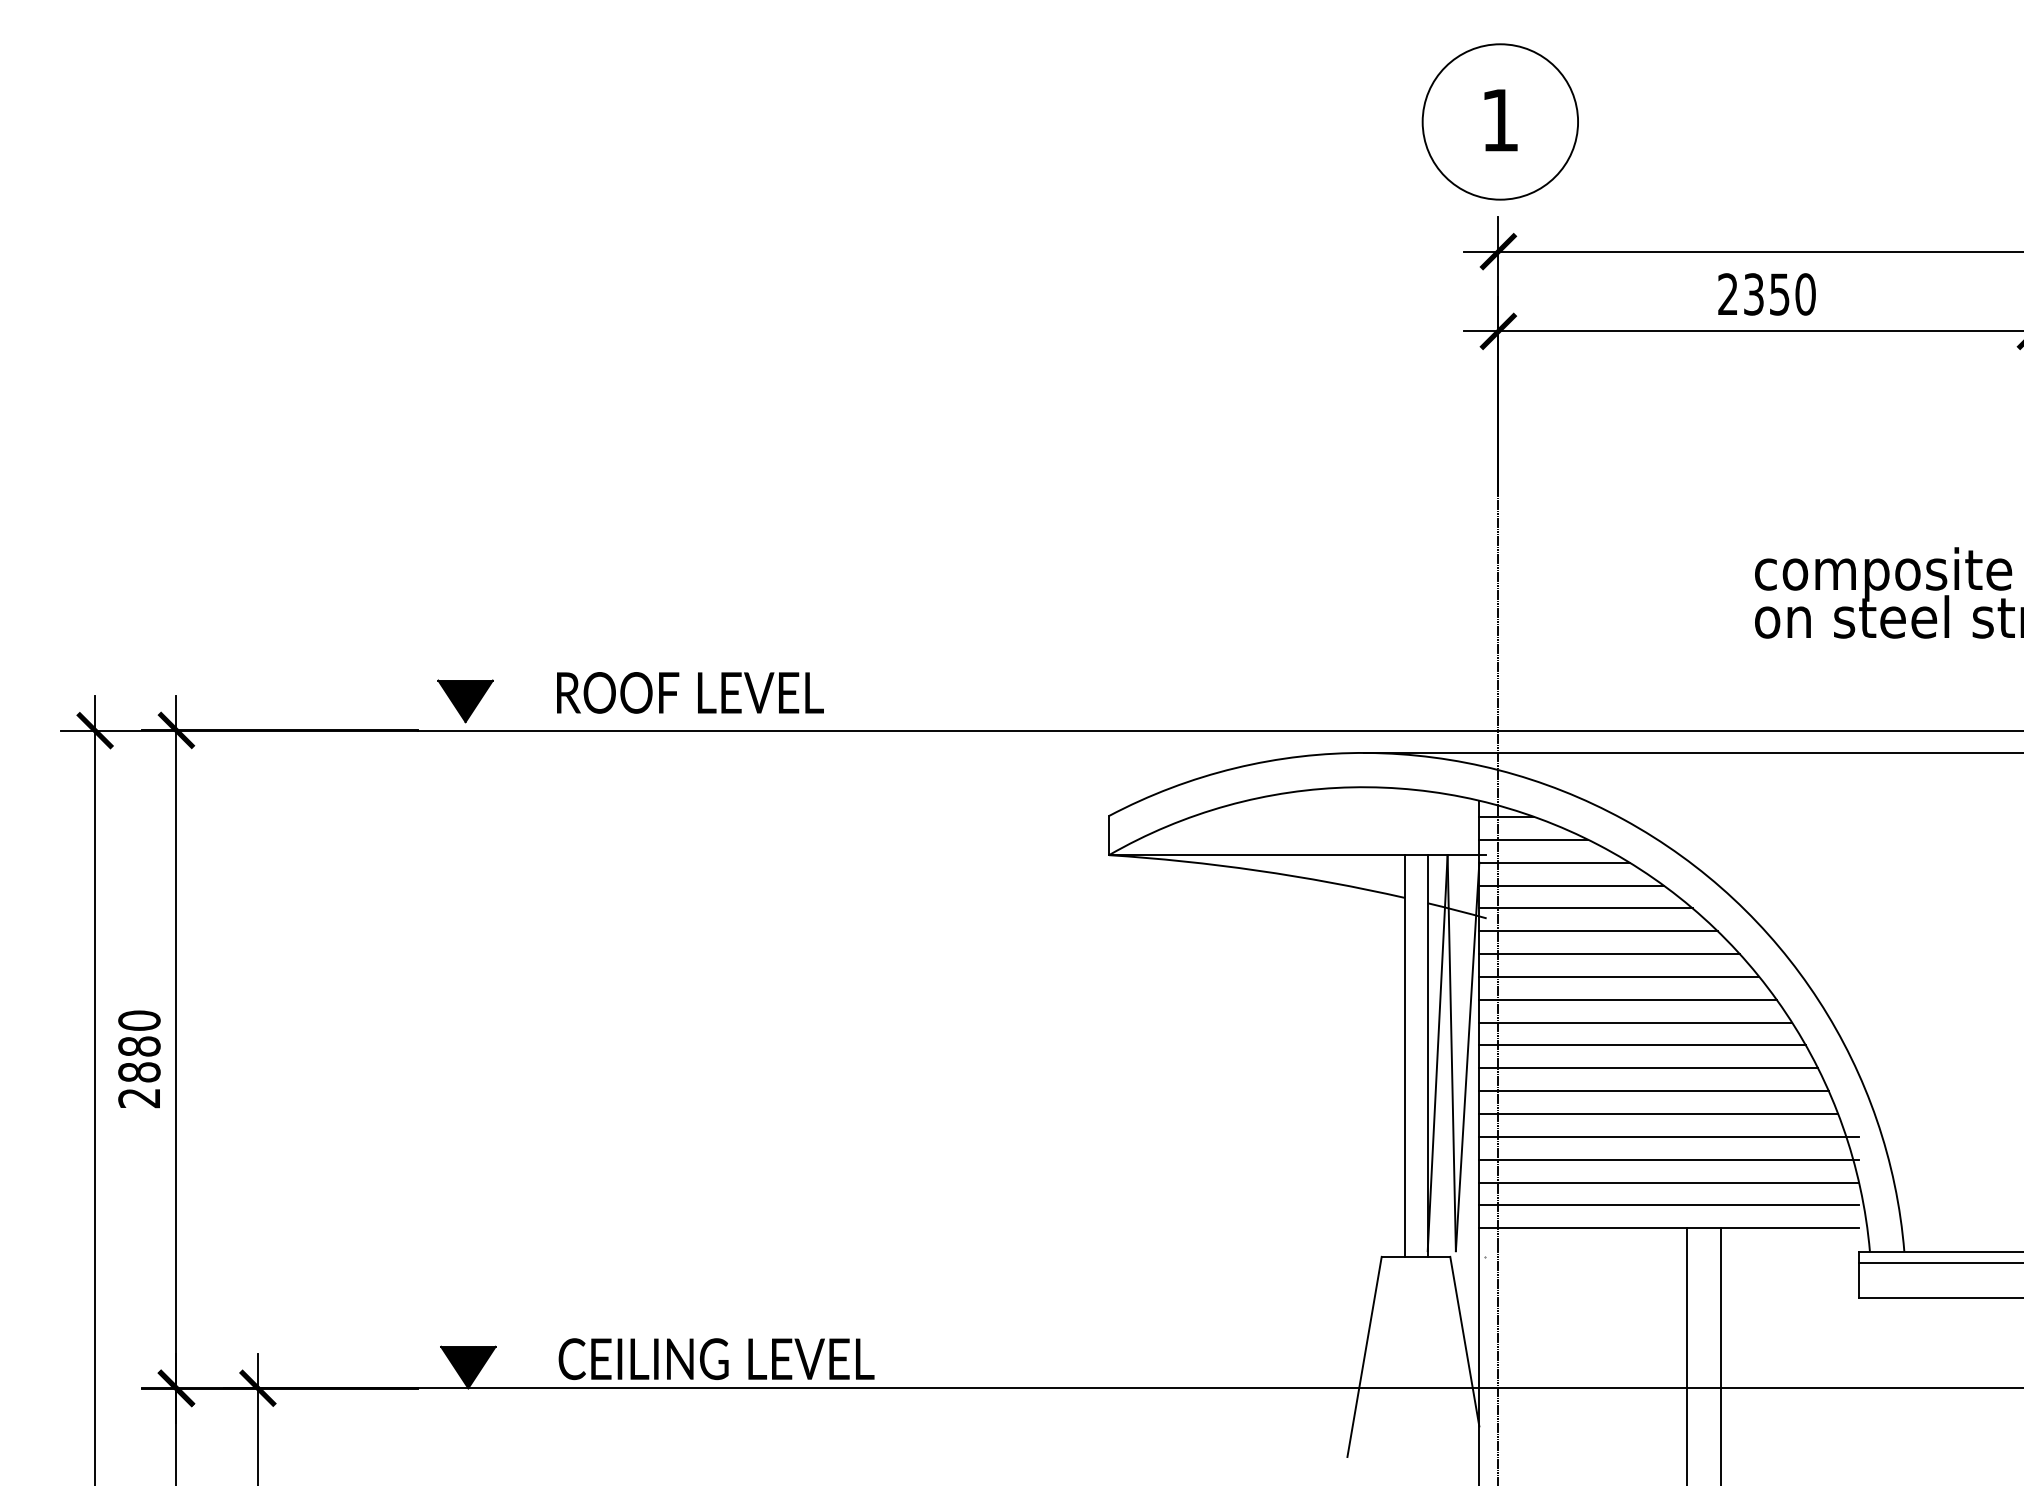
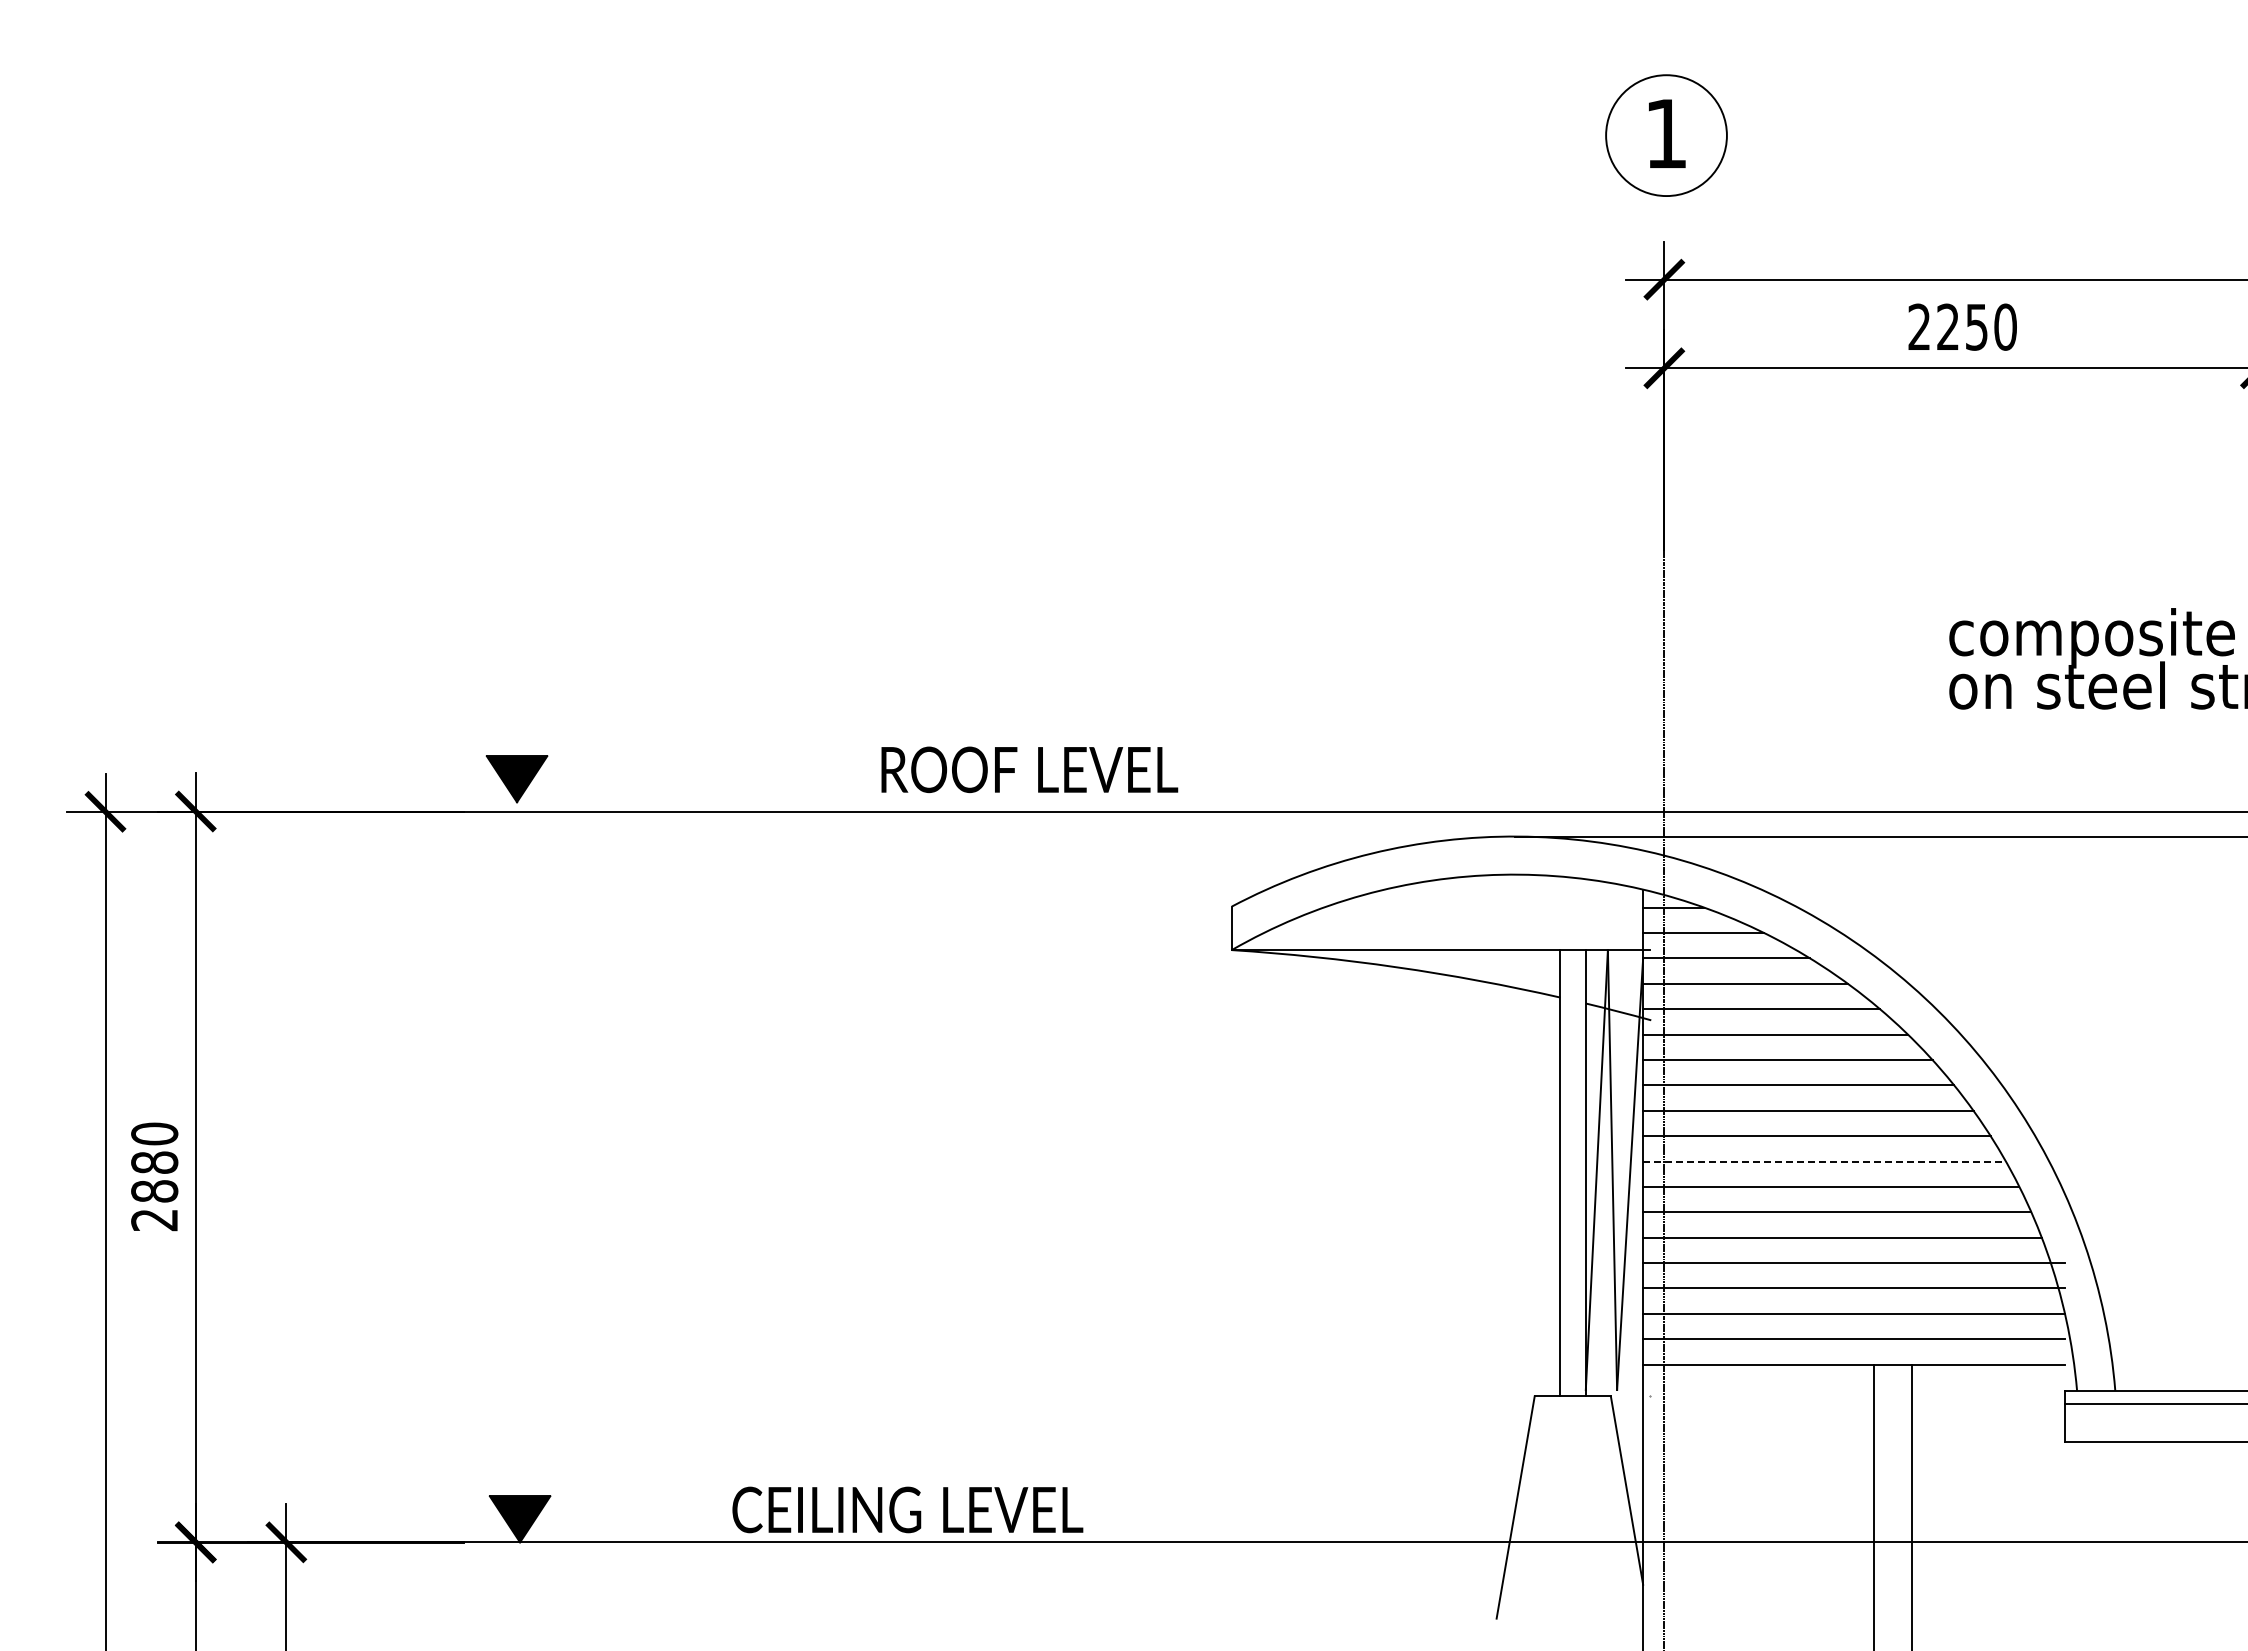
circle: (1500, 121) -> (1666, 135), size x0.7
text: (1753, 293) -> (1947, 326), 2350 -> 2250
text: (690, 692) -> (1029, 769), moved
line: (1643, 1045) -> (1825, 1161), solid -> dashed
text: (716, 1358) -> (907, 1509), moved

